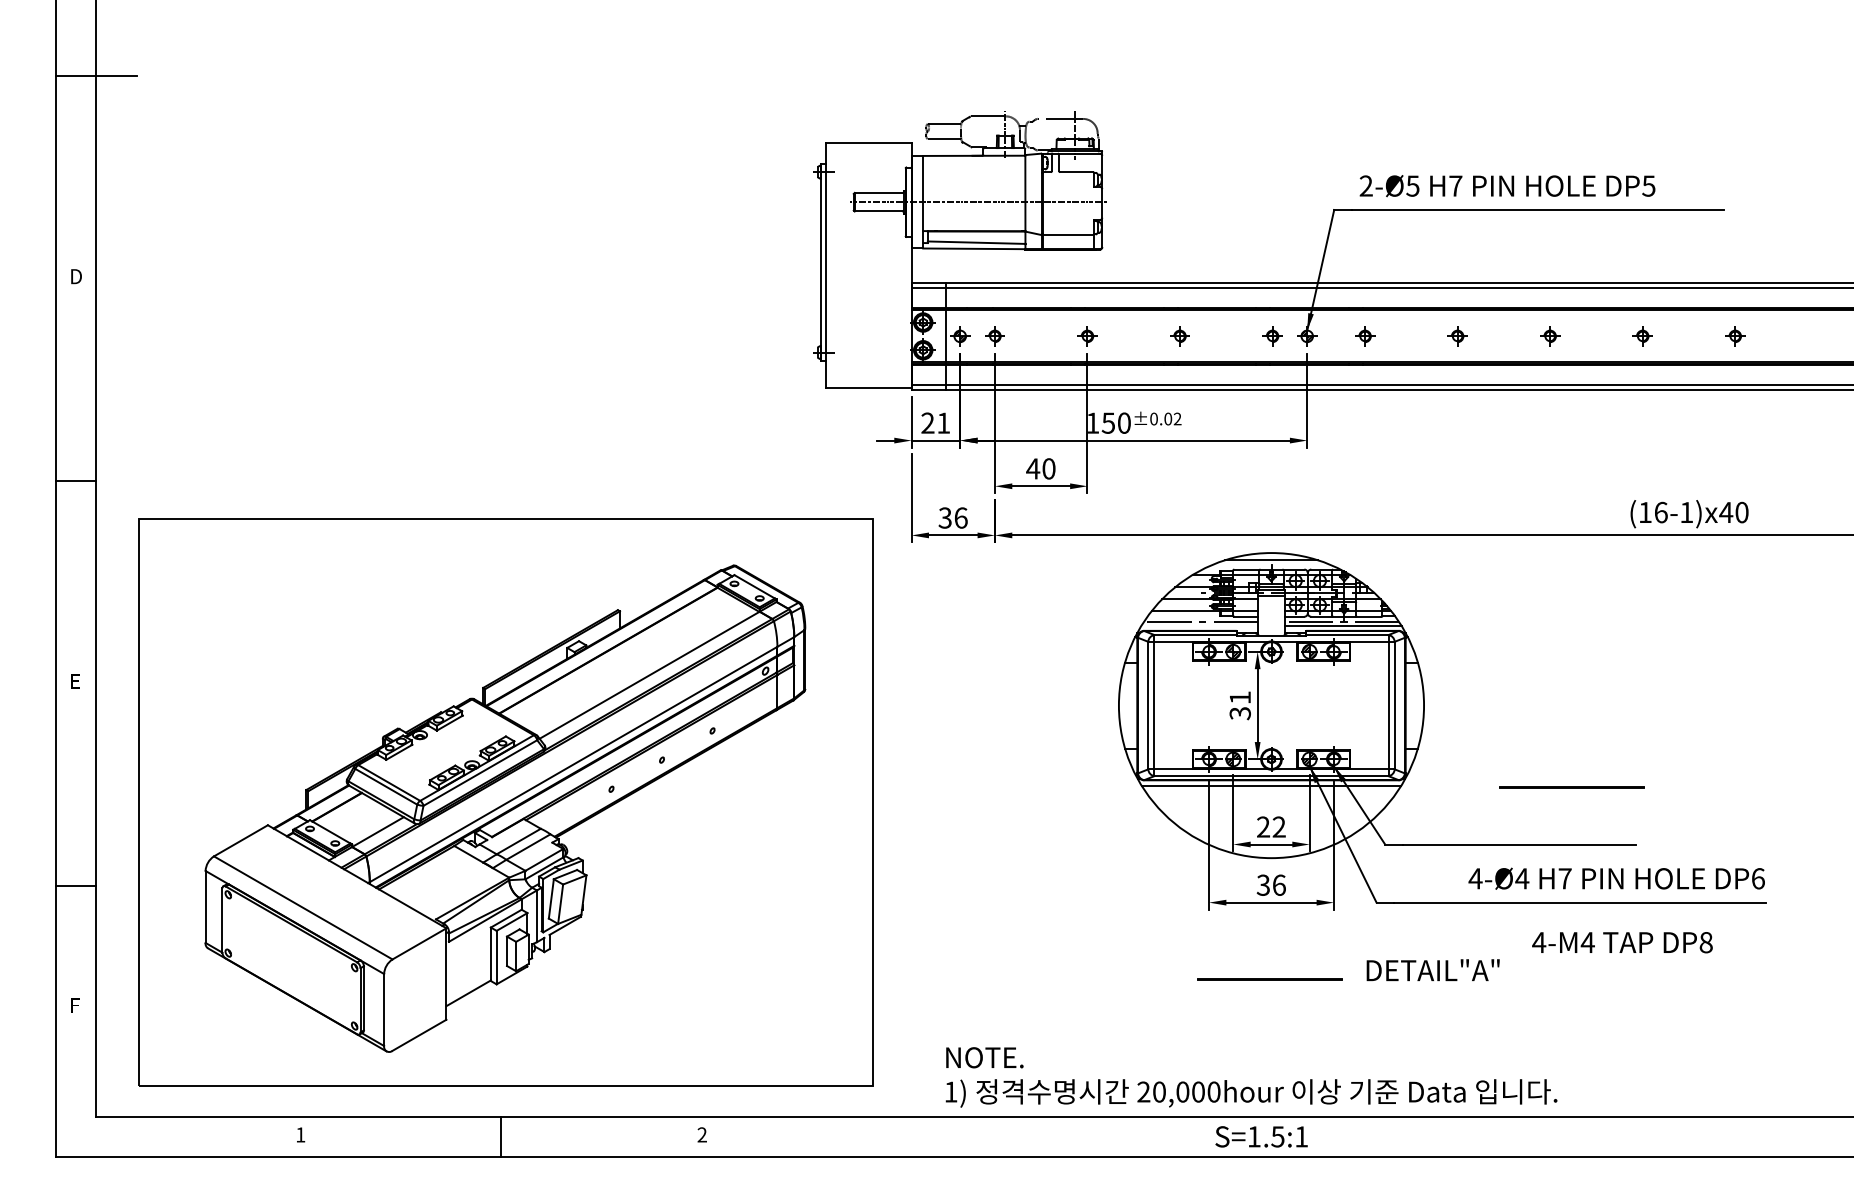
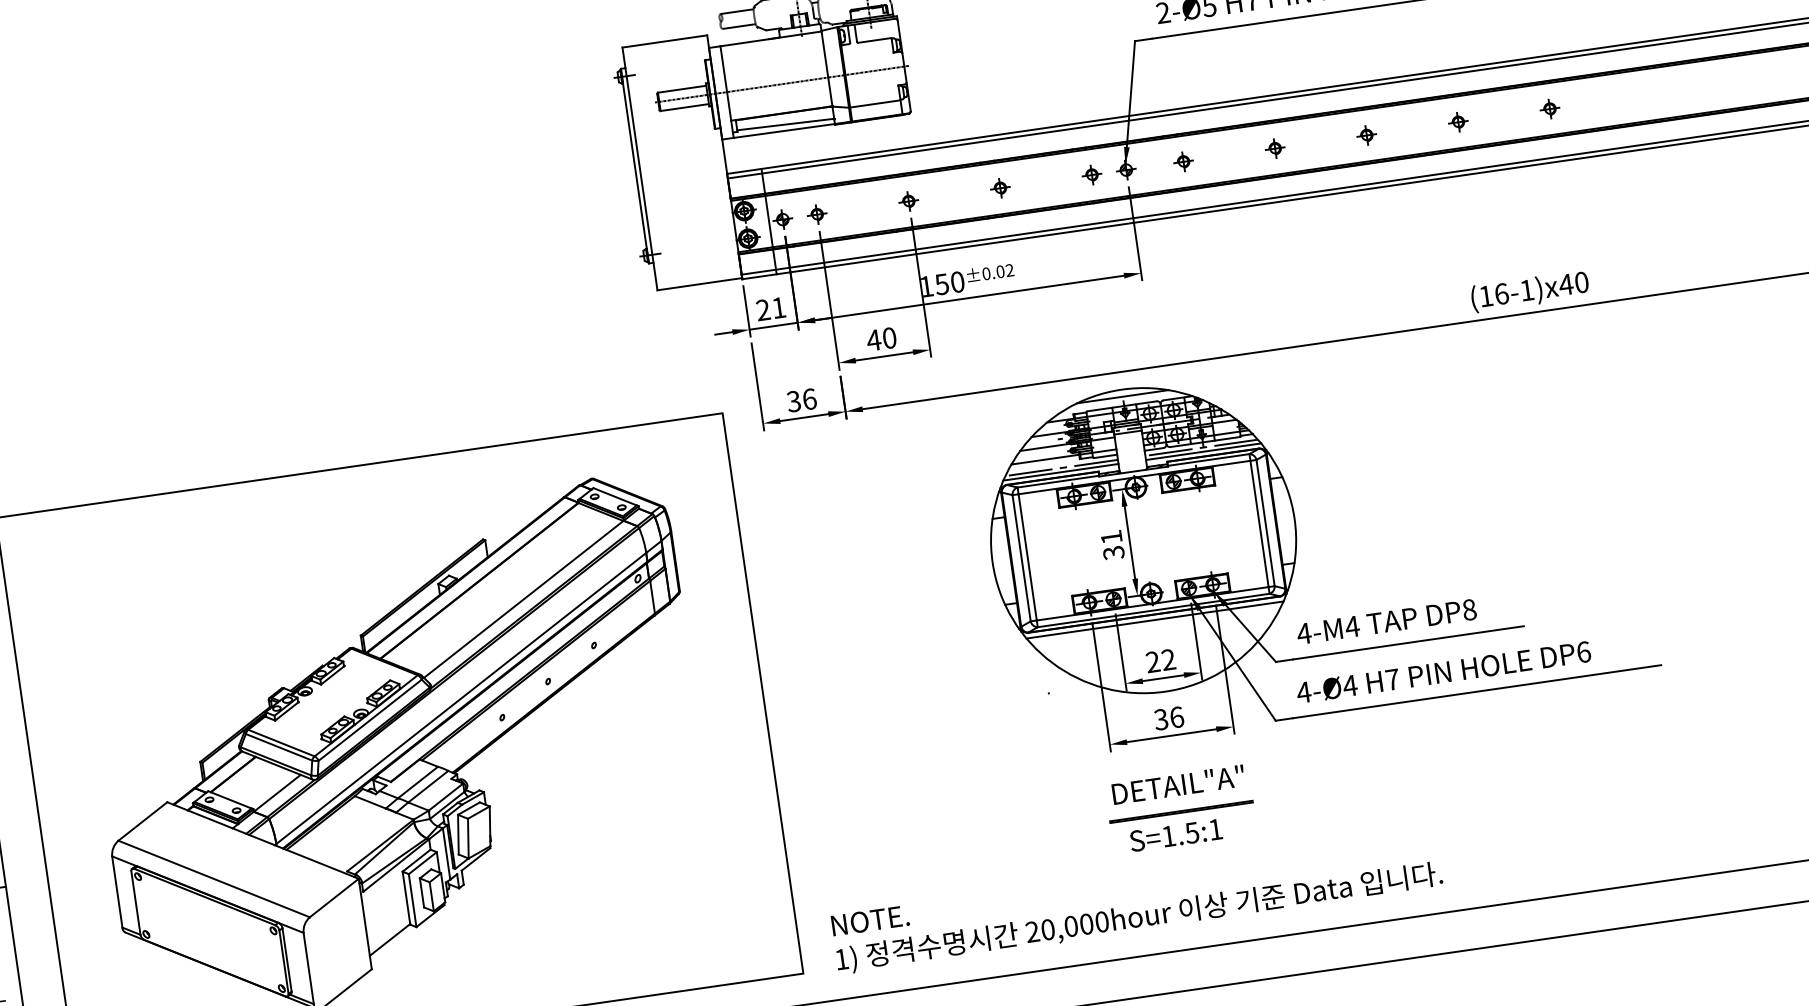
line: (1199, 626) -> (1061, 472), added
line: (1571, 787) -> (1452, 578), removed
text: (1616, 878) -> (1443, 672), moved
text: (1622, 942) -> (1386, 621), moved
text: (1432, 970) -> (1177, 785), moved
text: (1251, 1077) -> (1137, 902), moved
text: (1261, 1136) -> (1175, 834), moved

